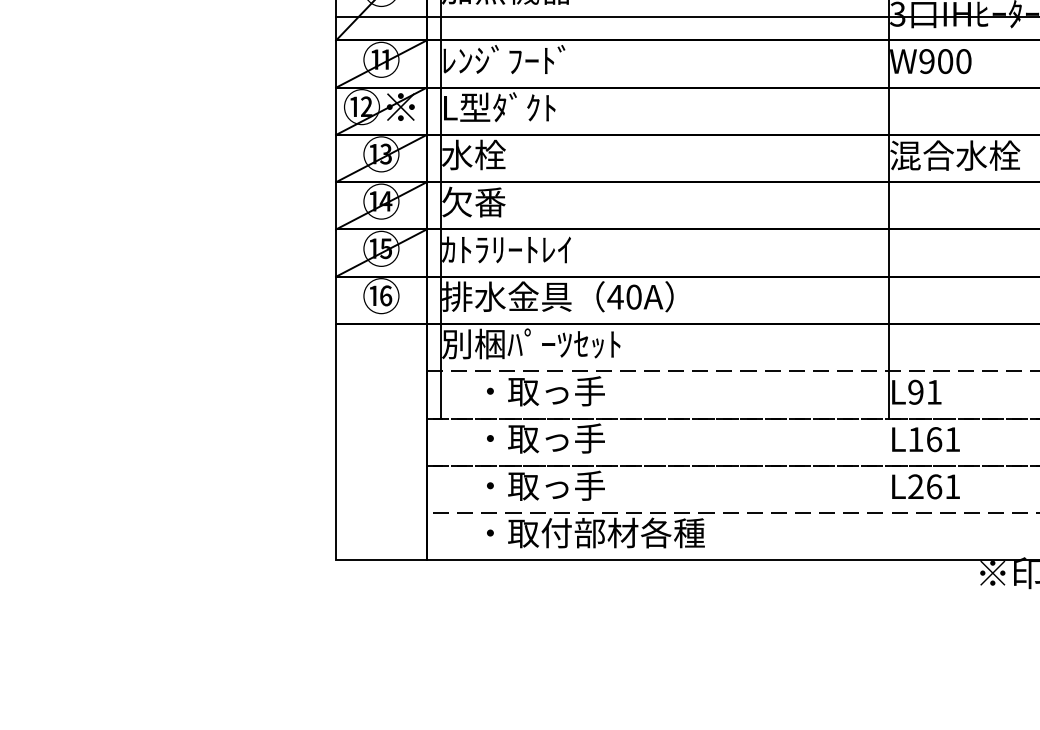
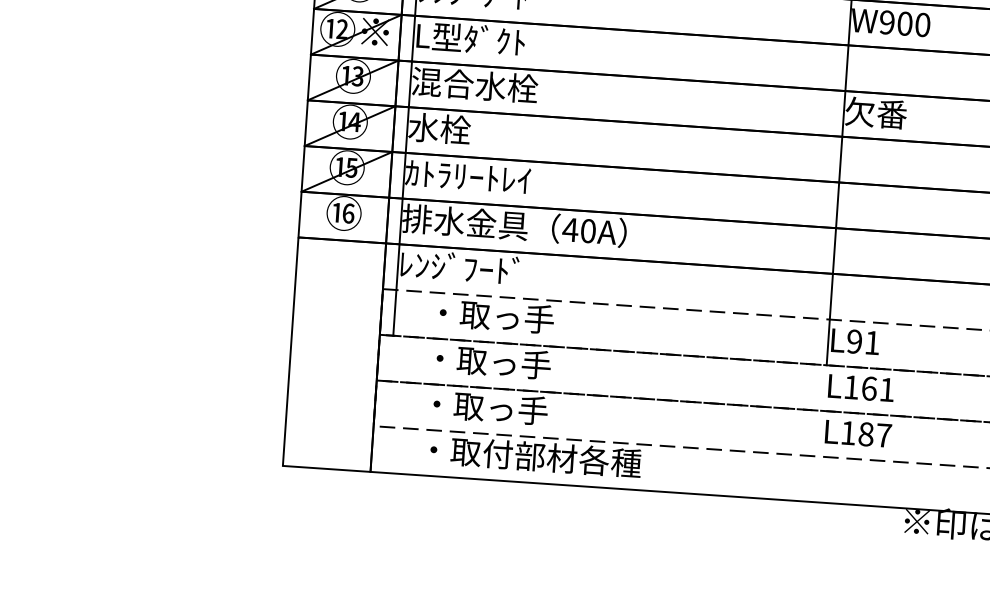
text: (507, 154) -> (475, 84), 水栓 -> 混合水栓
text: (955, 155) -> (908, 115), 混合水栓 -> 欠番
text: (473, 201) -> (439, 128), 欠番 -> 水栓
text: (531, 343) -> (486, 269), 別梱ﾊﾟｰﾂｾｯﾄ -> ﾚﾝｼﾞﾌｰﾄﾞ
text: (934, 486) -> (866, 434), L261 -> L187

